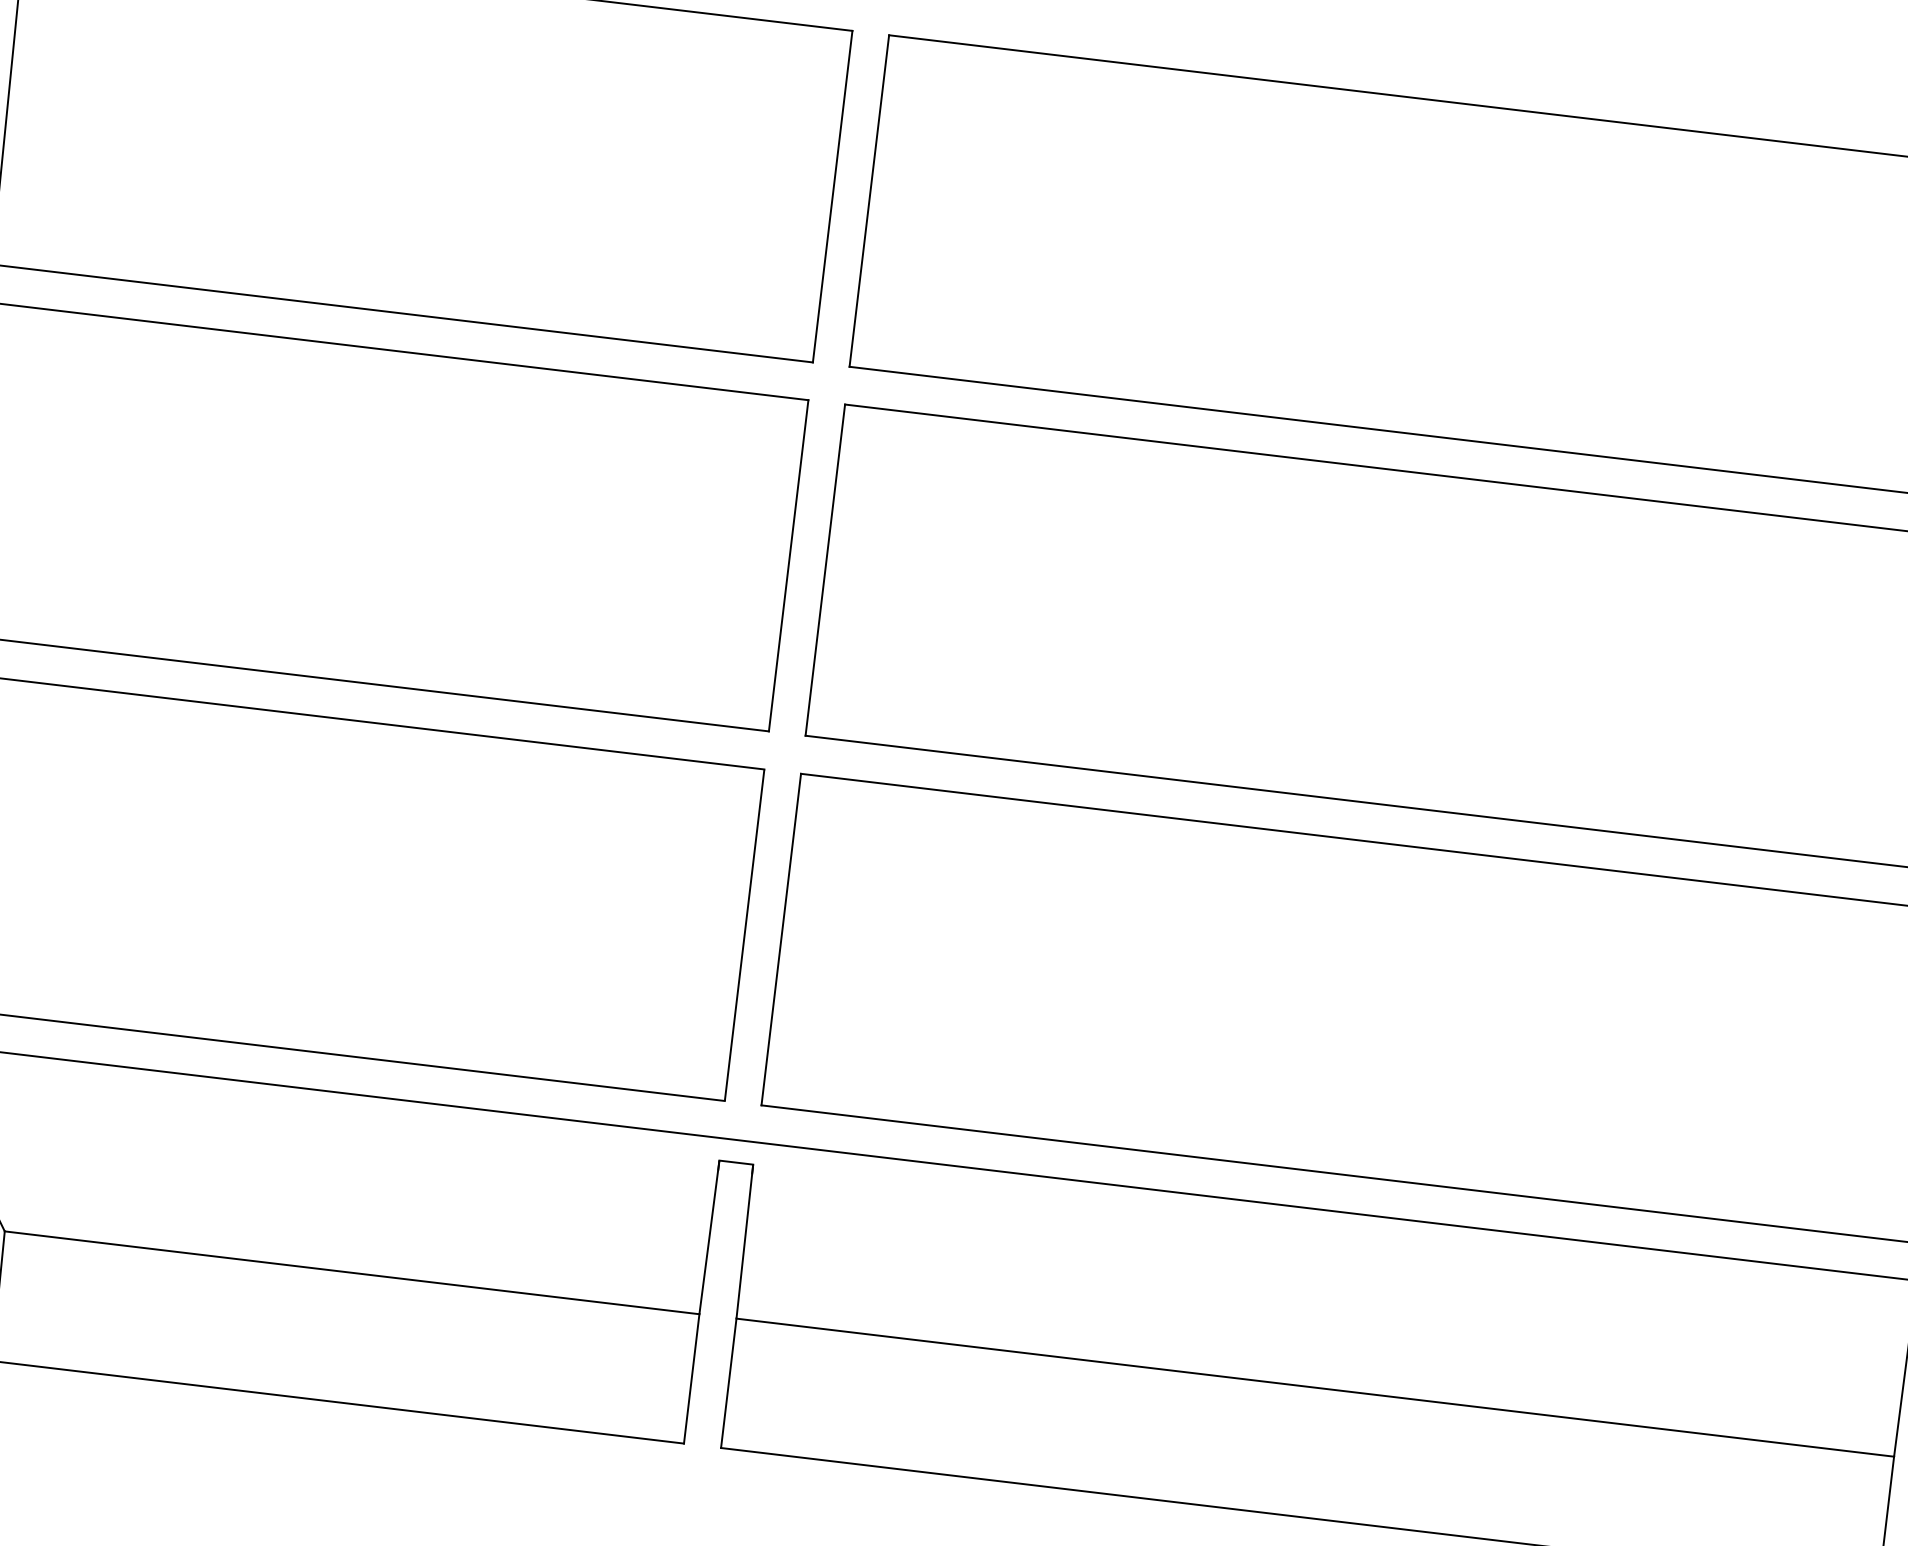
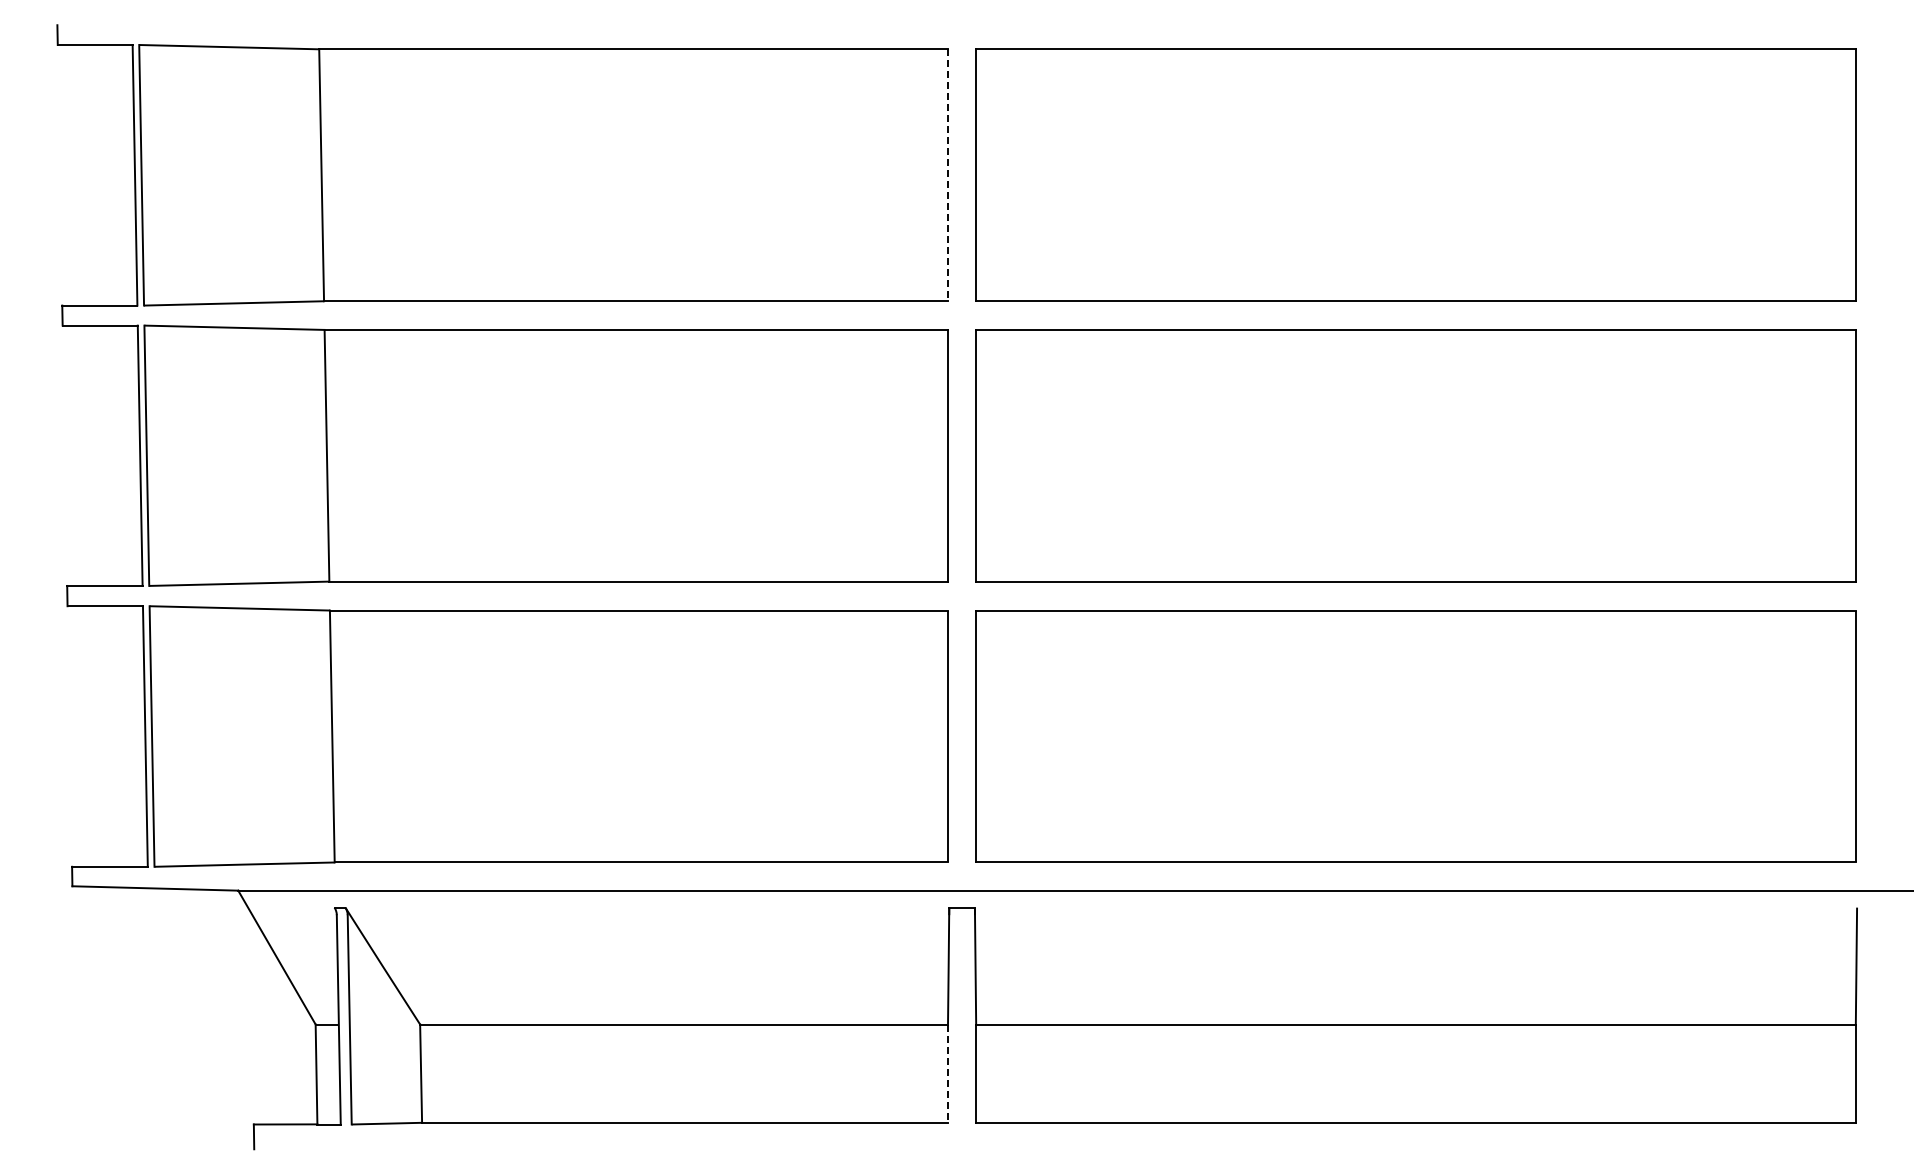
line: (833, 197) -> (948, 175), solid -> dashed
line: (692, 1380) -> (948, 1074), solid -> dashed

